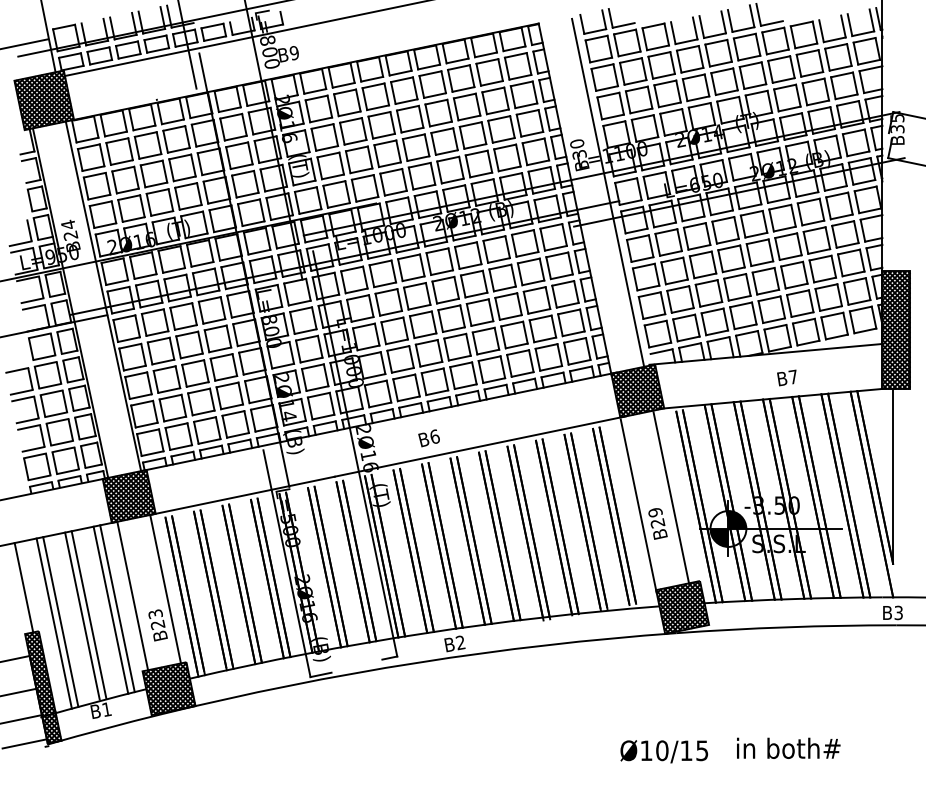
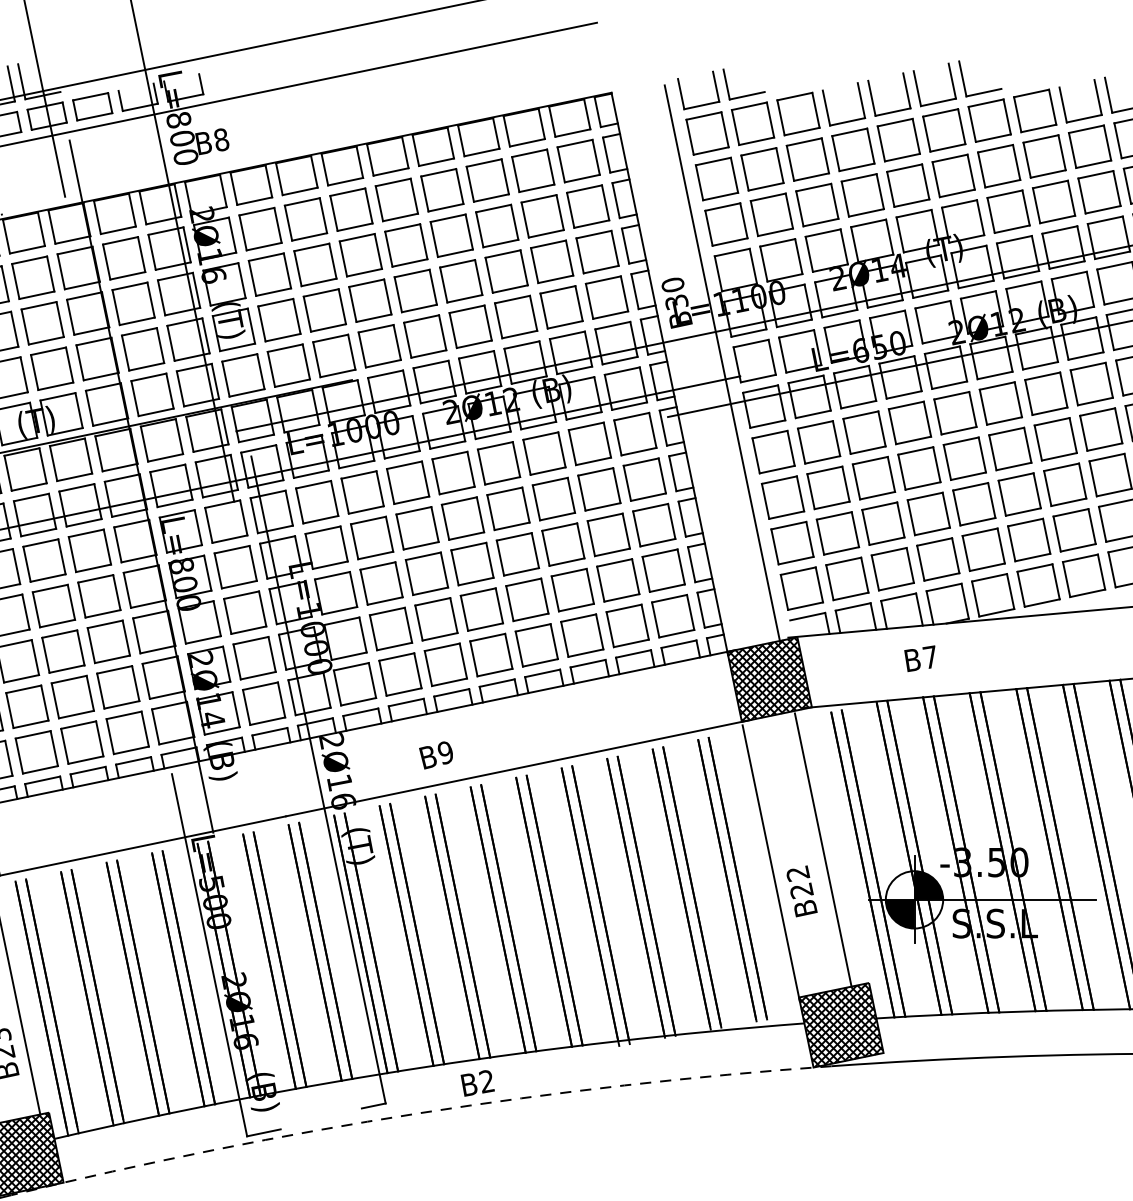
text: (294, 53) -> (221, 140), B9 -> B8
text: (786, 377) -> (919, 657), moved
text: (434, 436) -> (445, 752), B6 -> B9
text: (655, 512) -> (798, 873), B29 -> B22
arc: (417, 662) -> (417, 1113), solid -> dashed

